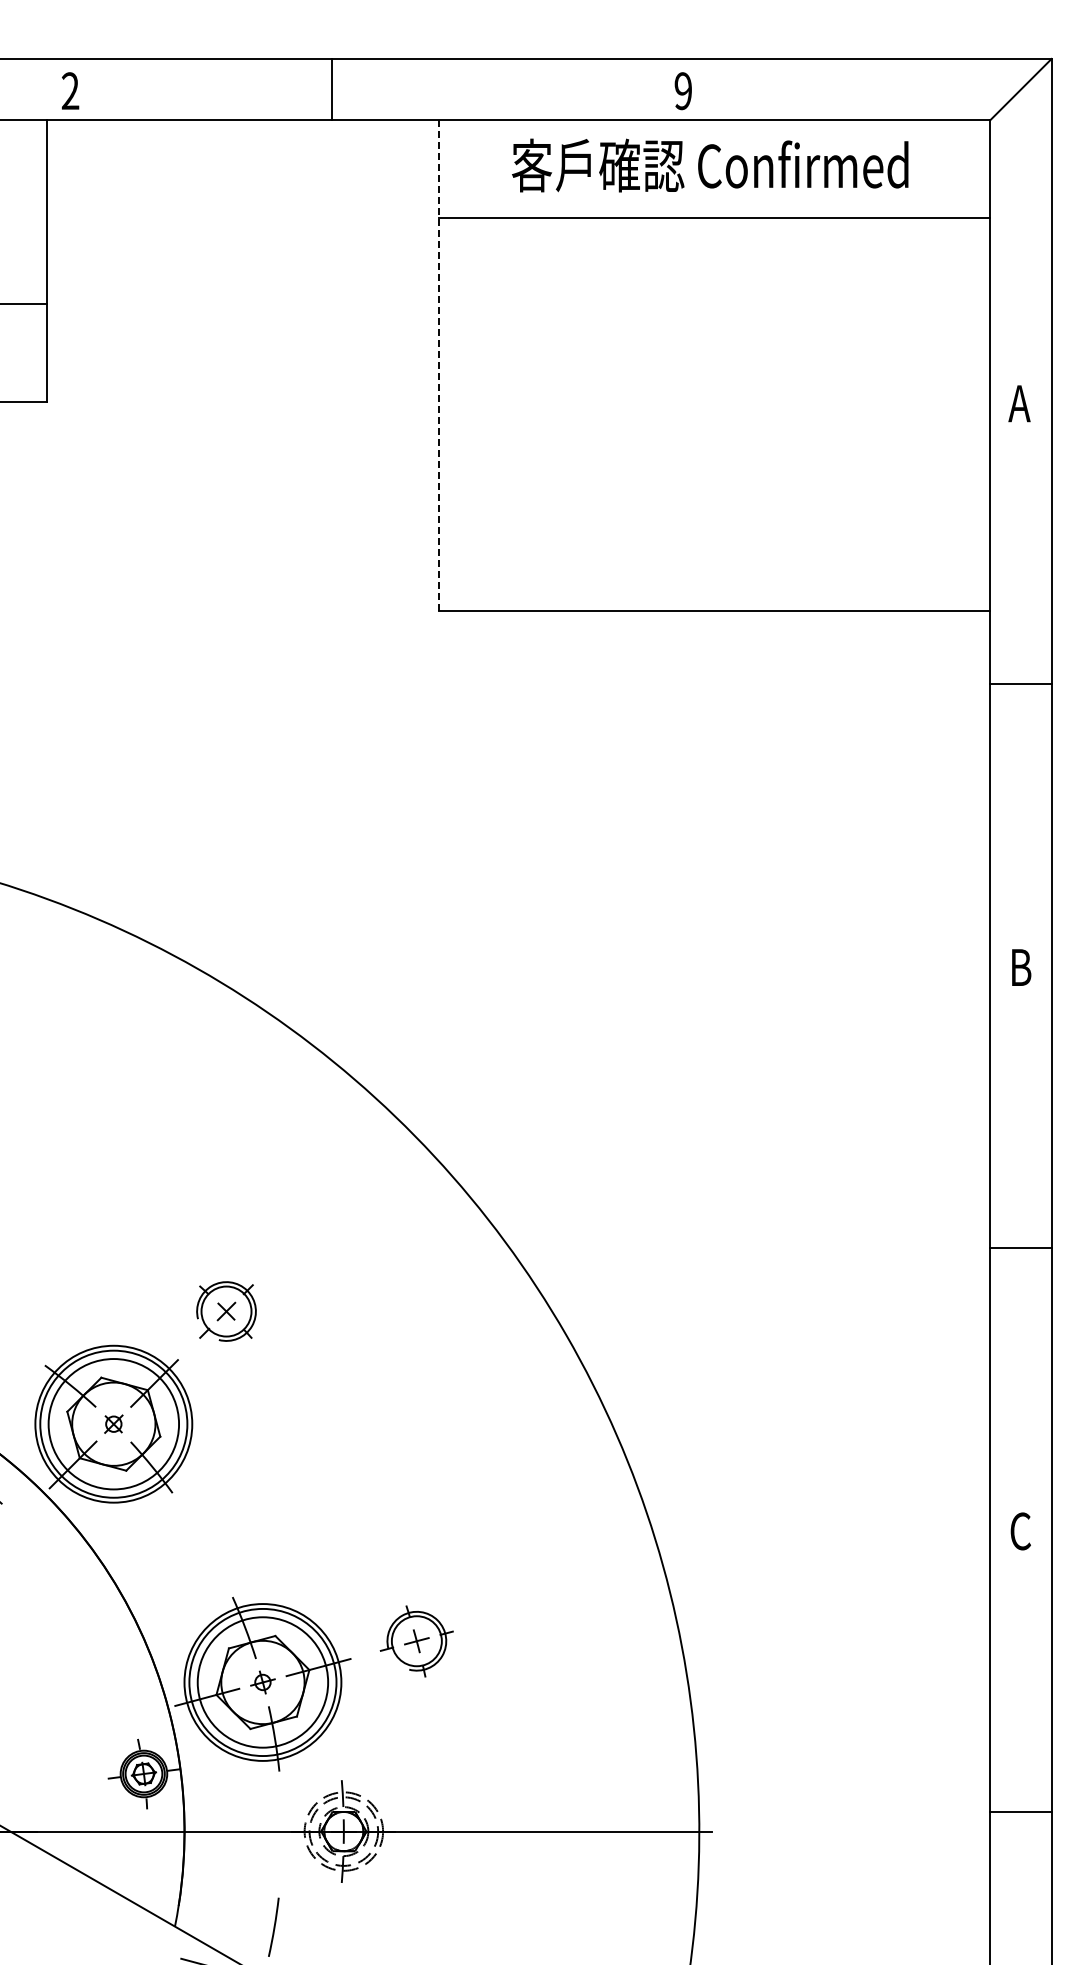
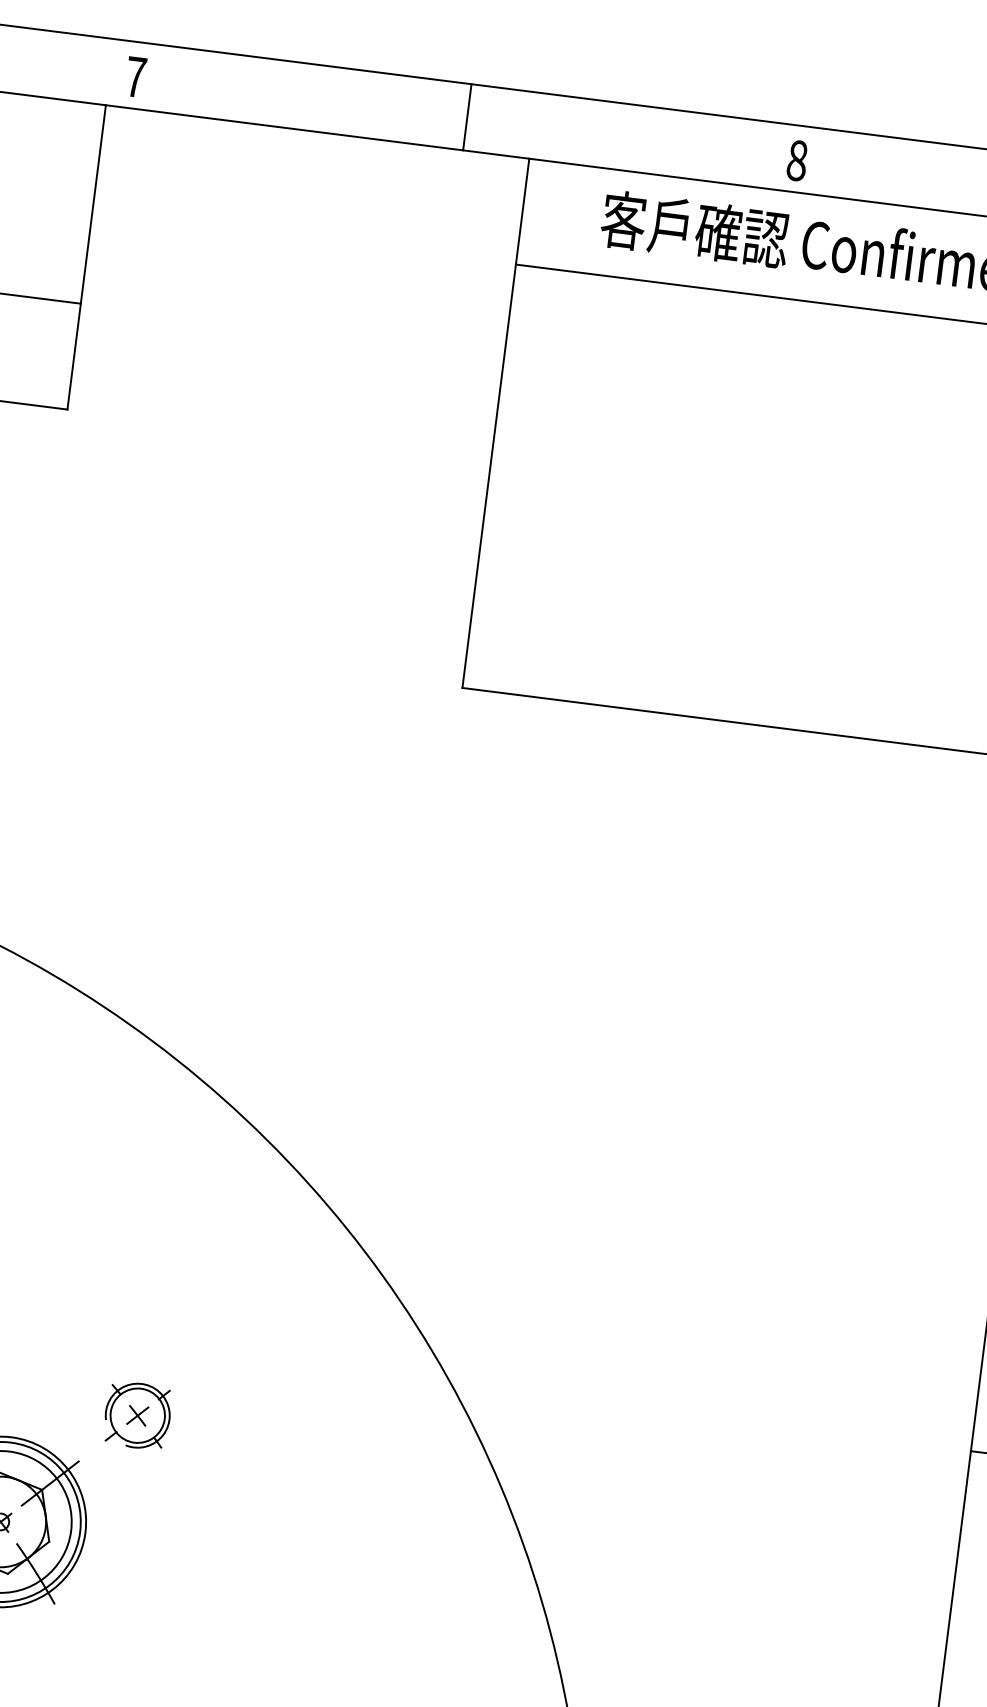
line: (332, 89) -> (467, 117), moved
text: (70, 90) -> (135, 76), 2 -> 7
text: (683, 91) -> (797, 161), 9 -> 8
line: (438, 365) -> (495, 423), dashed -> solid

